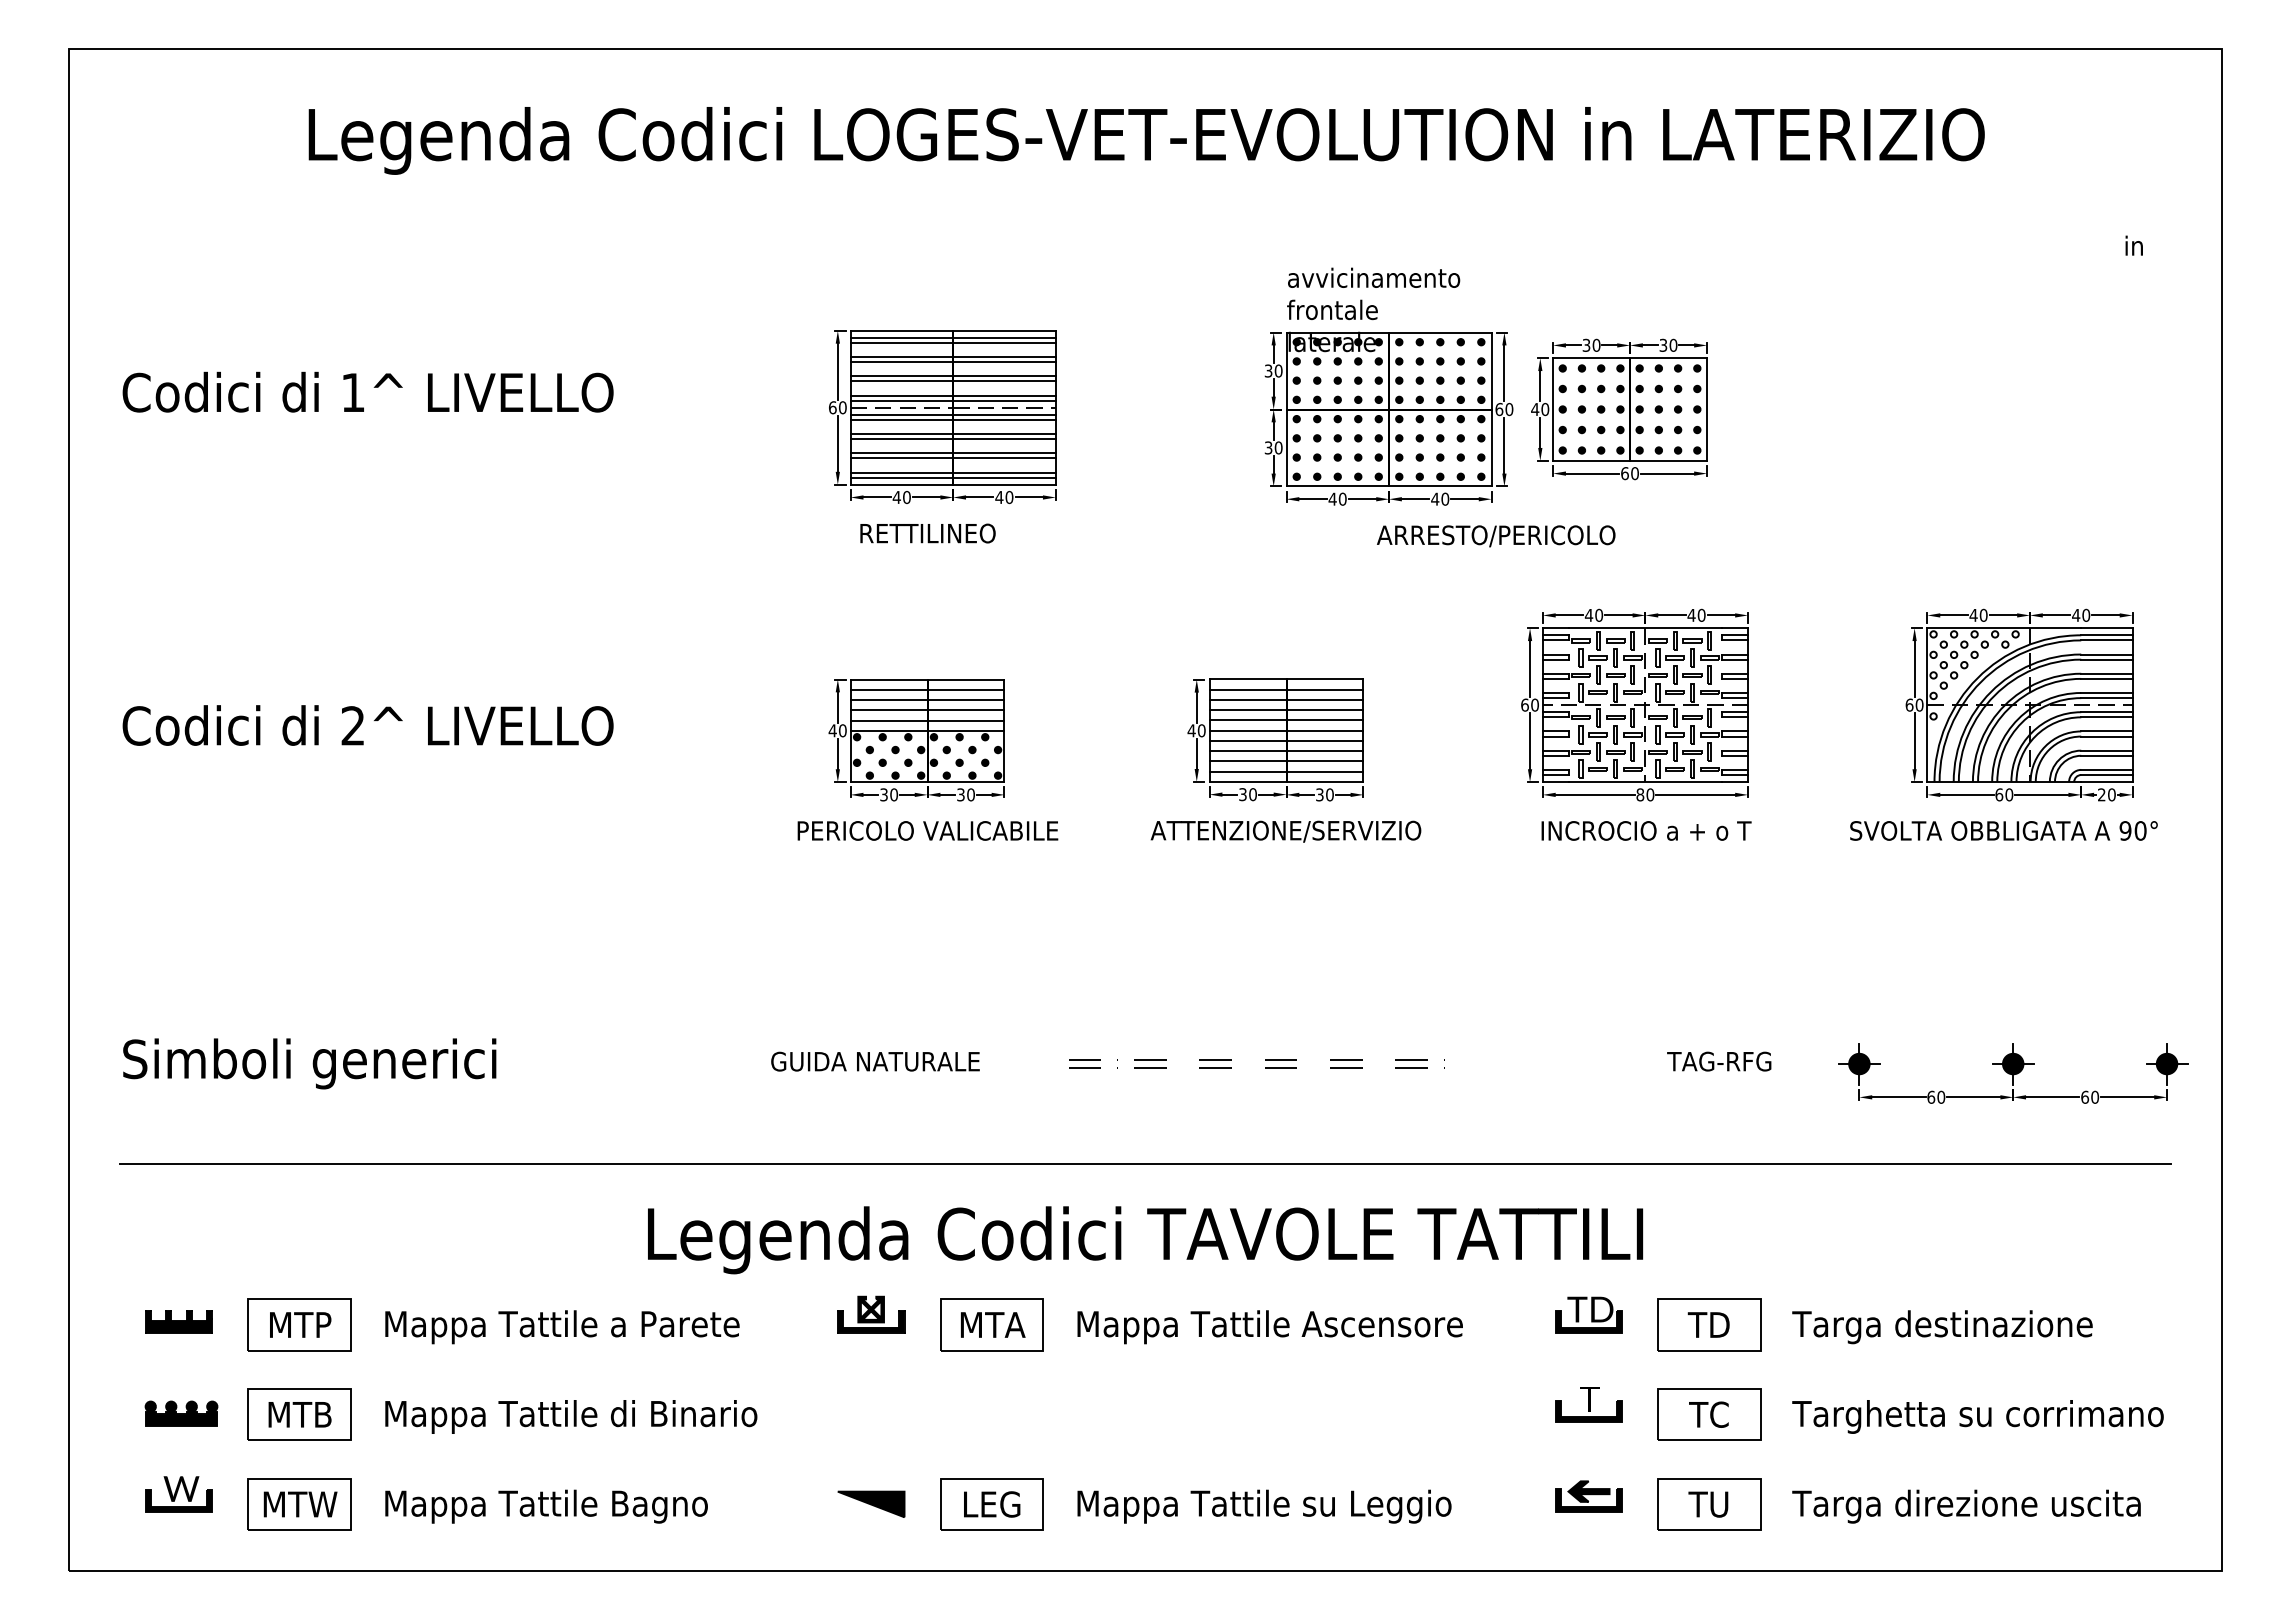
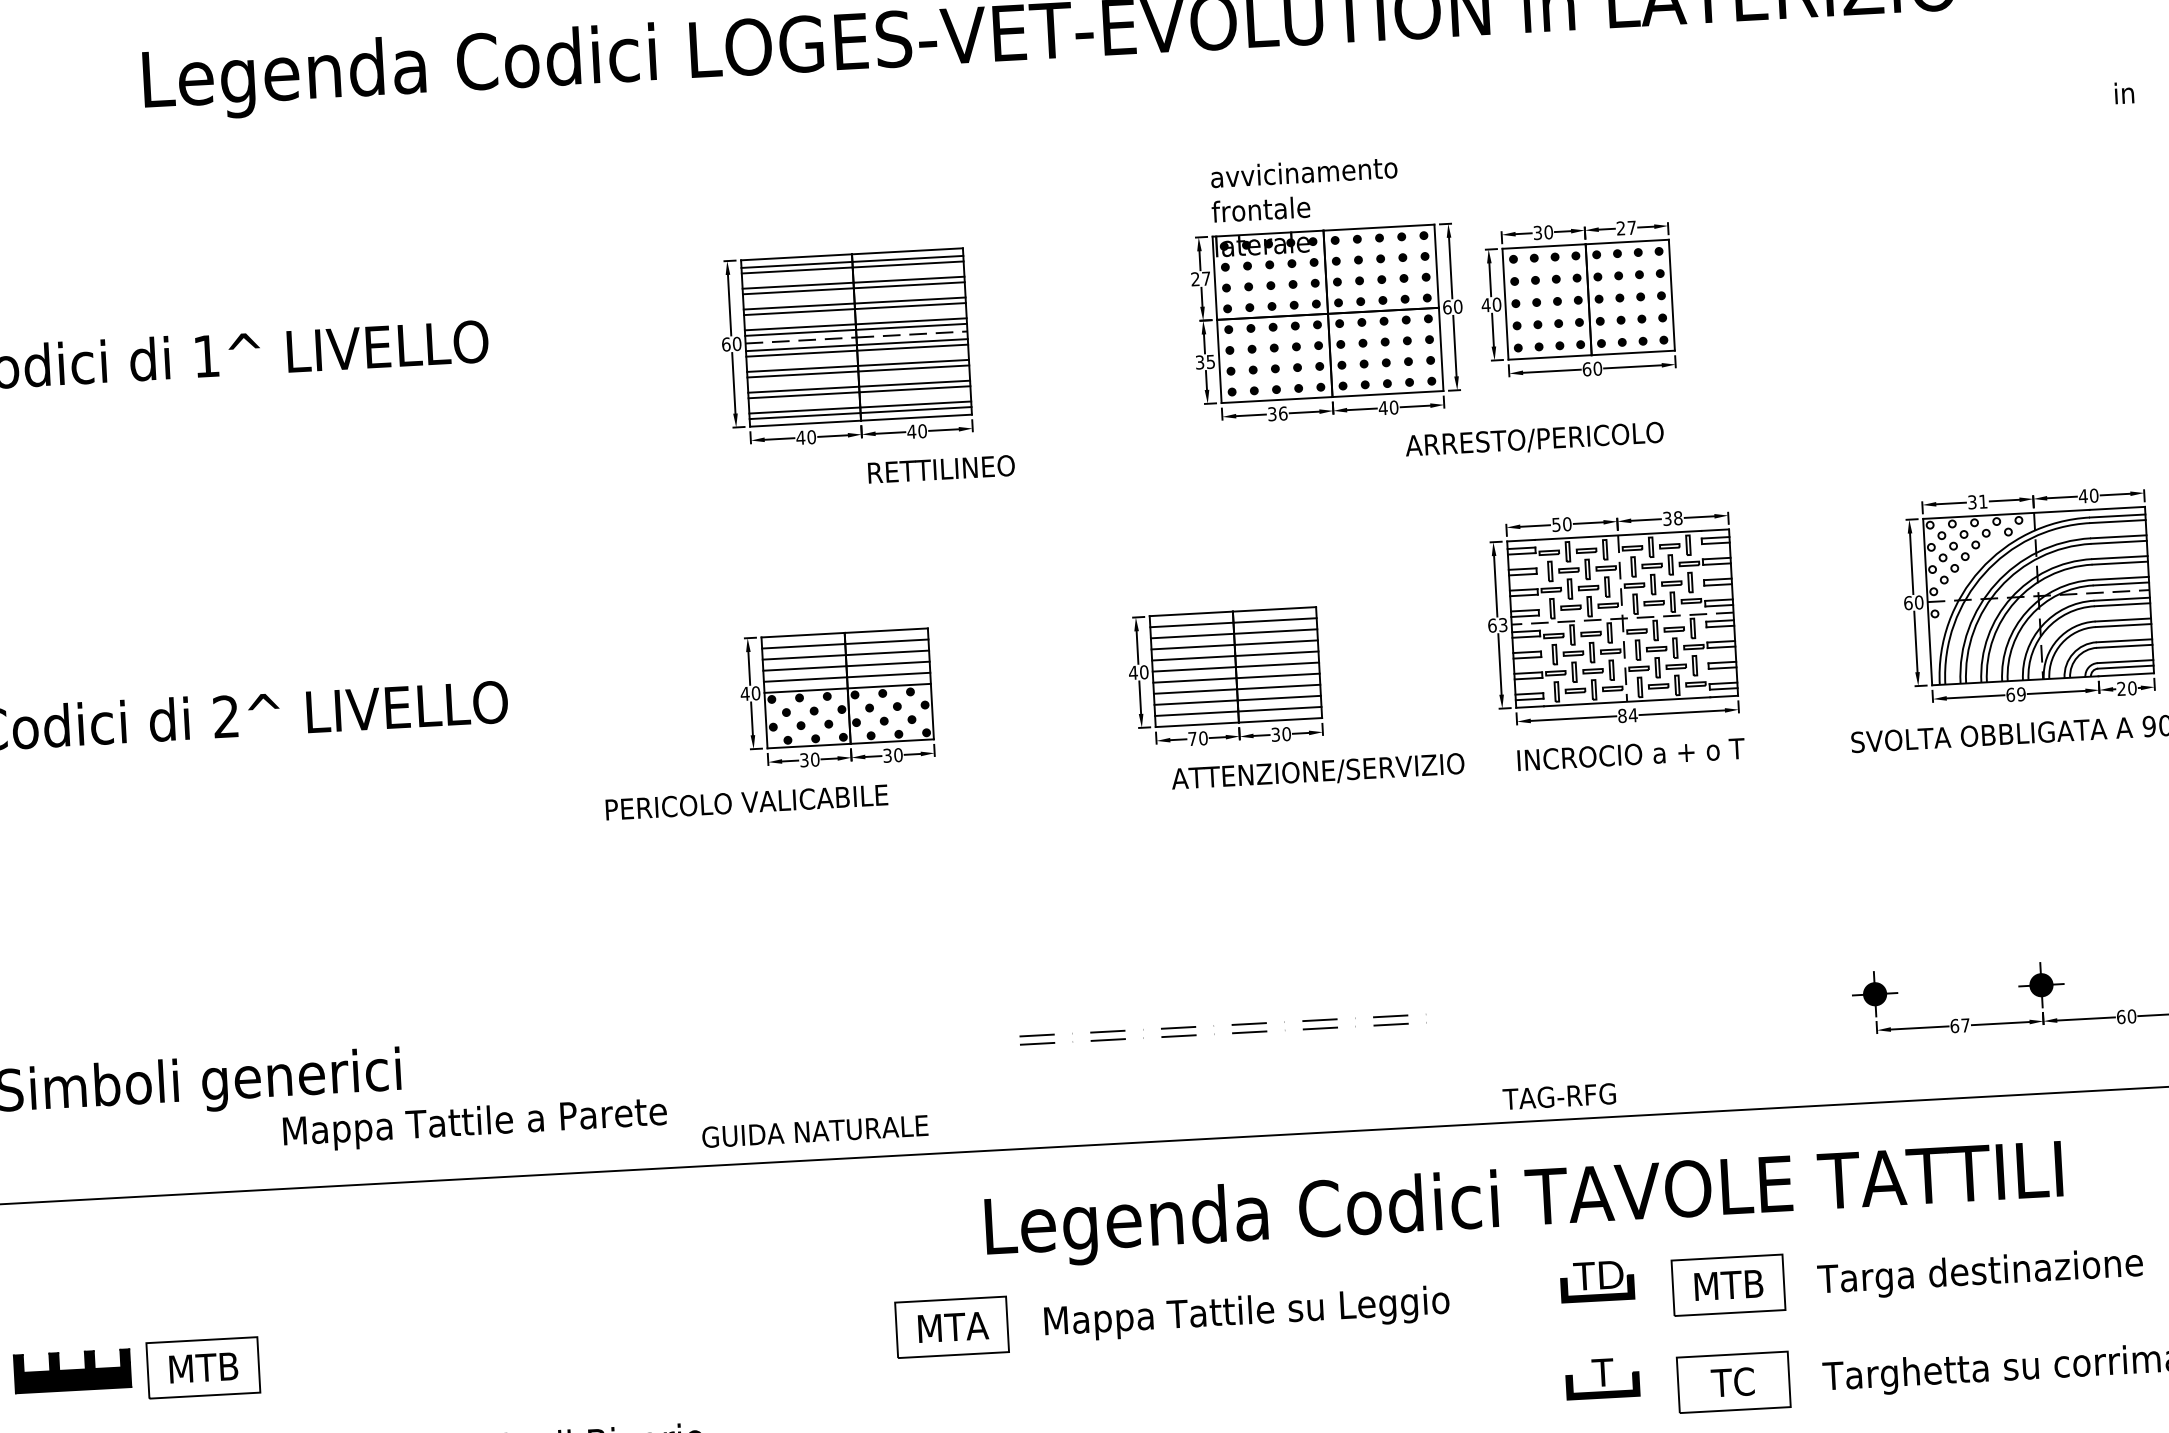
text: (1668, 344) -> (1626, 227), 30 -> 27
text: (1273, 370) -> (1200, 278), 30 -> 27
text: (1278, 447) -> (1210, 361), 30 -> 35
text: (1337, 498) -> (1277, 413), 40 -> 36
text: (927, 533) -> (940, 469), moved
text: (1496, 536) -> (1534, 440), moved
text: (1696, 614) -> (1672, 517), 40 -> 38
text: (1978, 614) -> (1977, 501), 40 -> 31
text: (1588, 615) -> (1555, 524), 40 -> 50
text: (1534, 704) -> (1502, 624), 60 -> 63
text: (1242, 794) -> (1192, 738), 30 -> 70
text: (1650, 794) -> (1633, 714), 80 -> 84
text: (2009, 794) -> (2021, 693), 60 -> 69
text: (927, 830) -> (746, 802), moved
text: (1285, 831) -> (1317, 772), moved
text: (875, 1061) -> (815, 1131), moved
text: (1719, 1061) -> (1559, 1096), moved
text: (1941, 1096) -> (1965, 1024), 60 -> 67
text: (1145, 1240) -> (1524, 1204), moved
part: (871, 1314) -> (821, 1323), removed
part: (178, 1321) -> (72, 1371), size x1.6
text: (299, 1324) -> (203, 1367), MTP -> MTB
text: (1709, 1324) -> (1728, 1284), TD -> MTB
text: (562, 1327) -> (475, 1124), moved
text: (1381, 1327) -> (1373, 1307), Mappa Tattile Ascensore -> Mappa Tattile su Leggio

